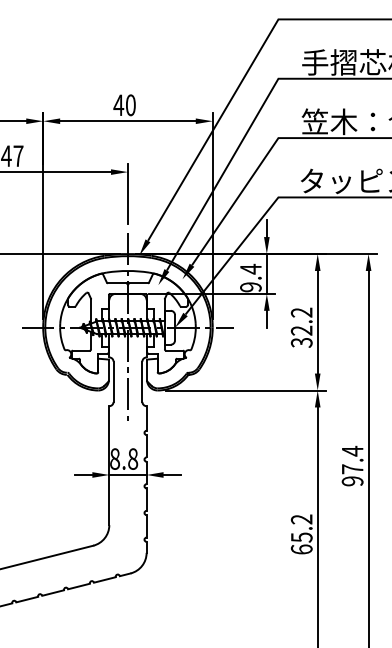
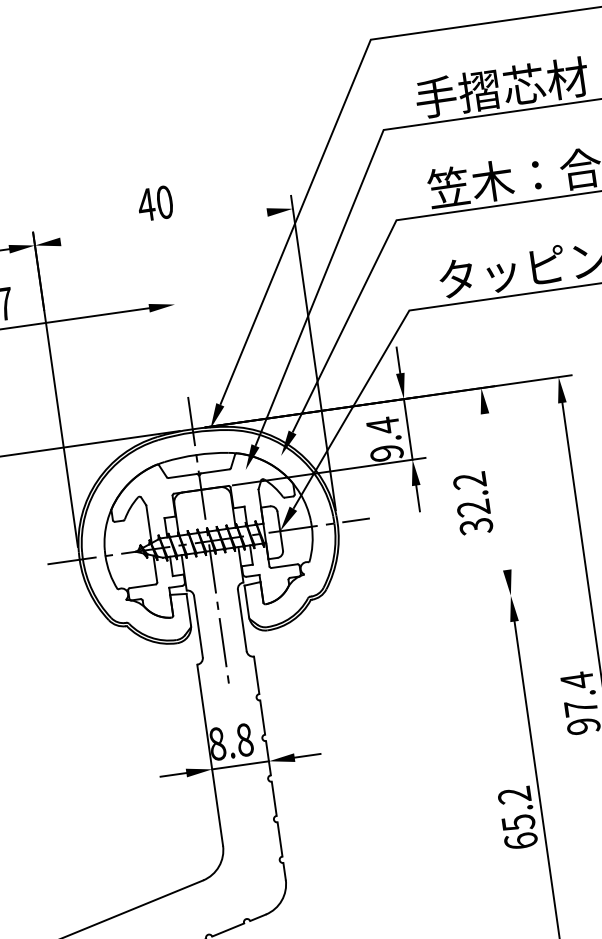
line: (127, 121) -> (163, 227), removed
line: (127, 193) -> (178, 337), removed
line: (317, 321) -> (495, 490), removed
line: (246, 390) -> (402, 611), removed

